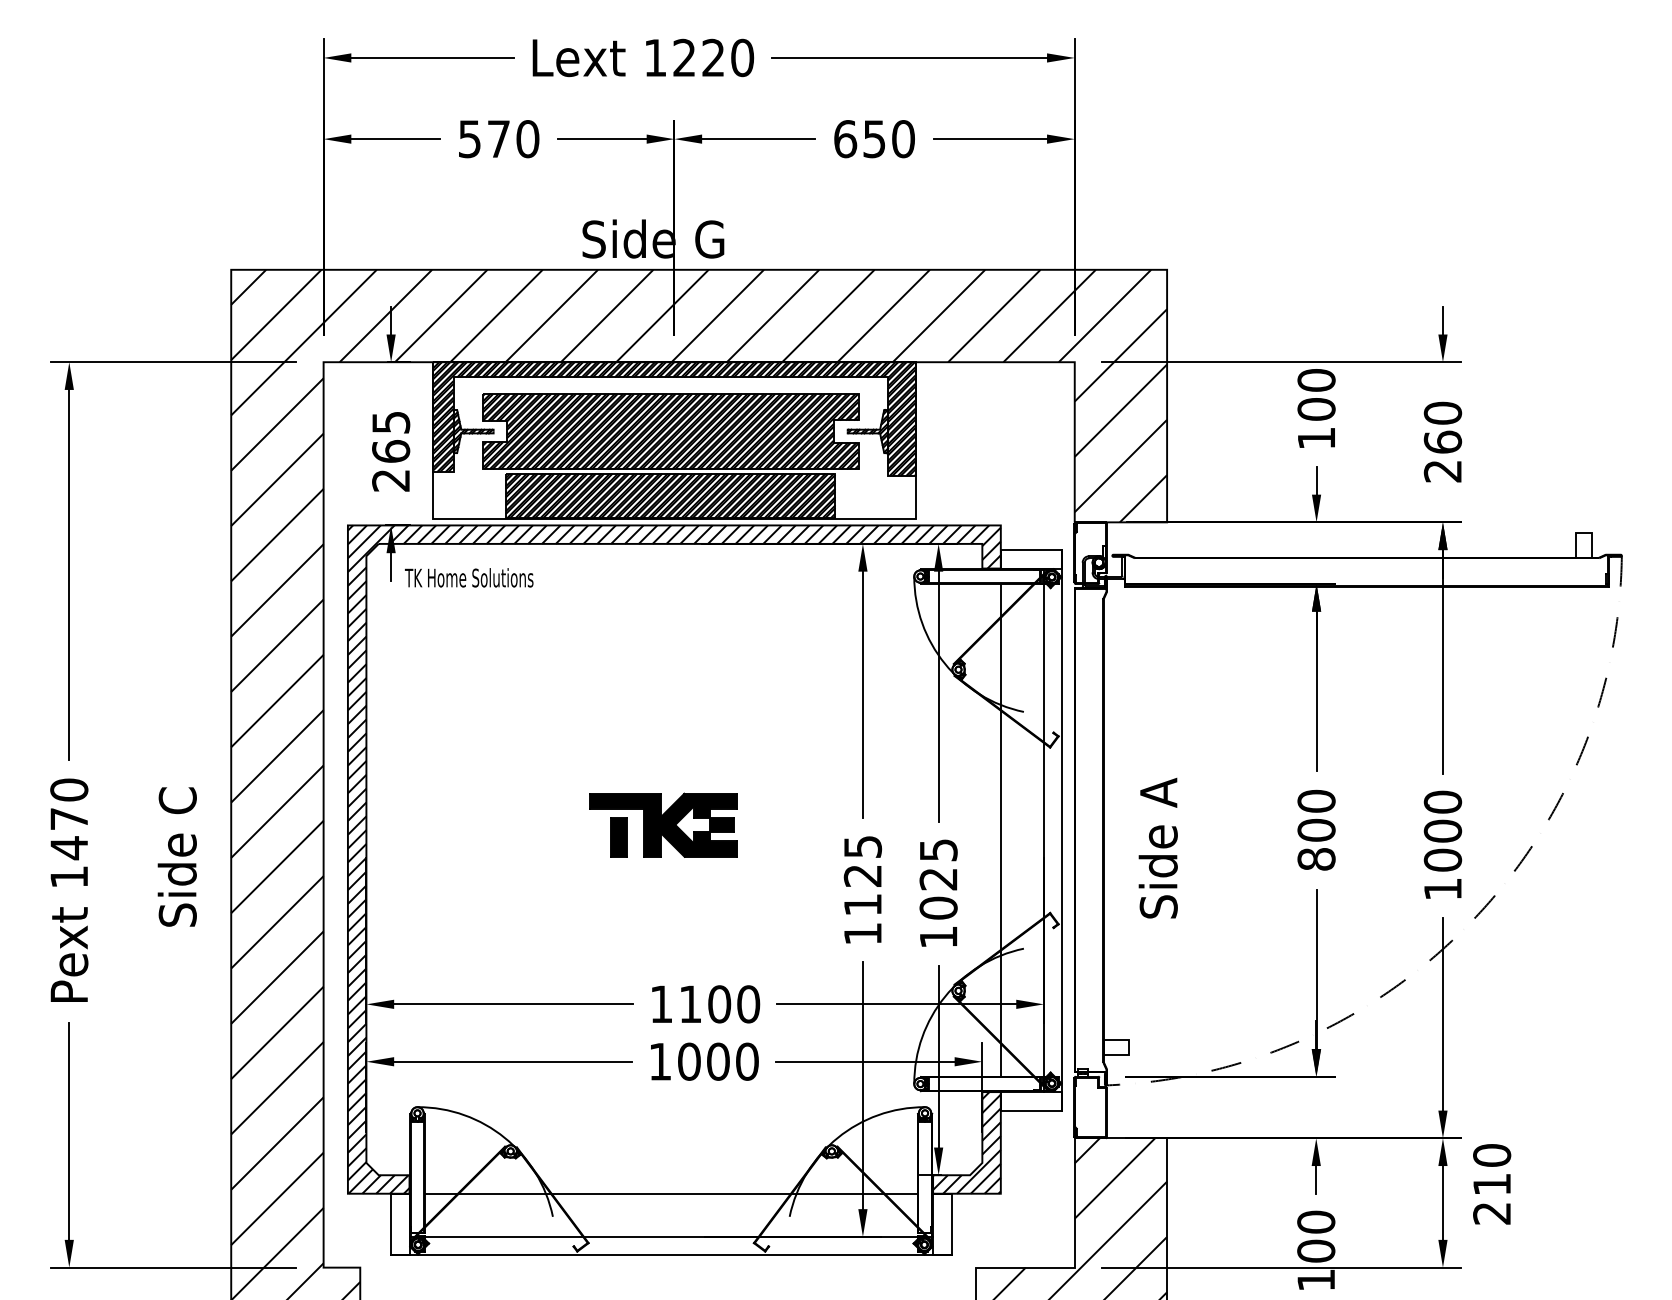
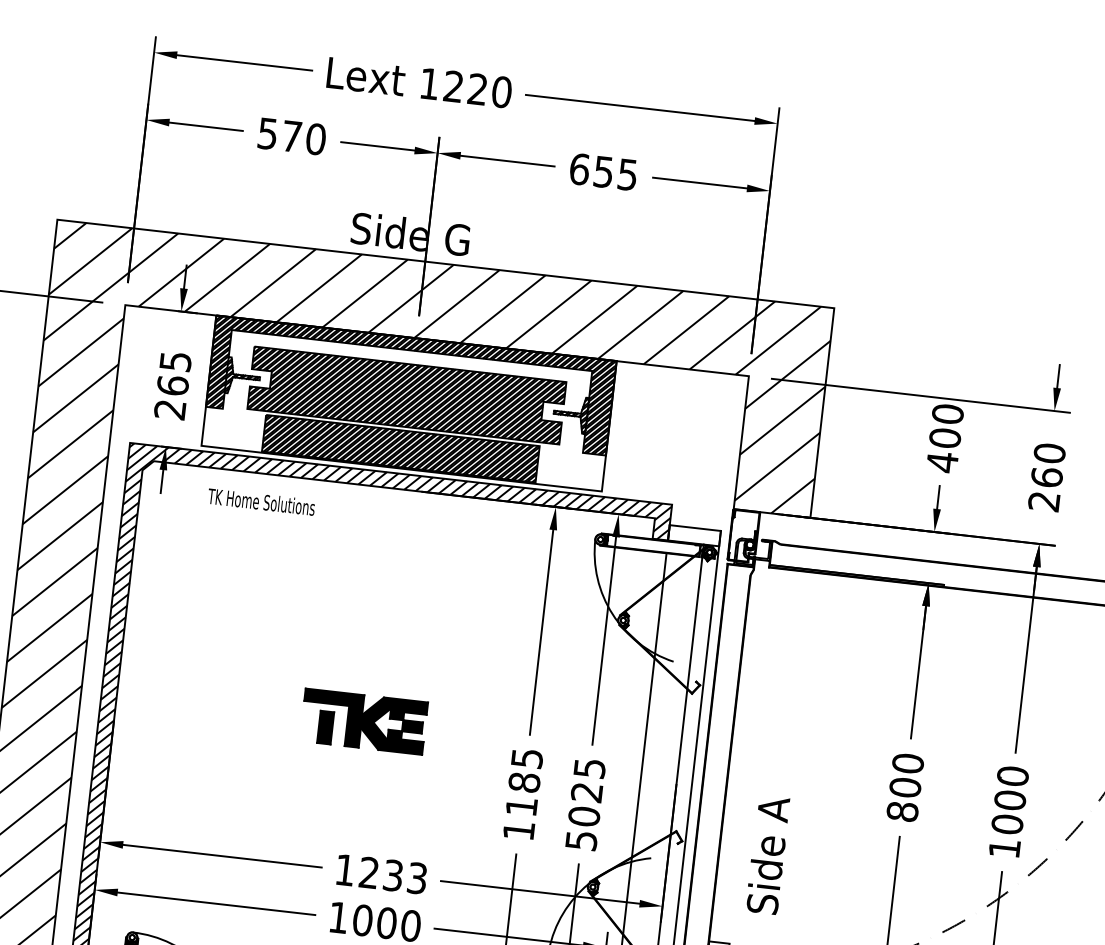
text: (903, 139) -> (627, 175), 650 -> 655
text: (1316, 438) -> (942, 462), 100 -> 400
text: (469, 577) -> (261, 501), moved
text: (1157, 848) -> (767, 855), moved
text: (862, 875) -> (524, 782), 1125 -> 1185
text: (938, 937) -> (581, 840), 1025 -> 5025
text: (719, 1004) -> (393, 875), 1100 -> 1233

